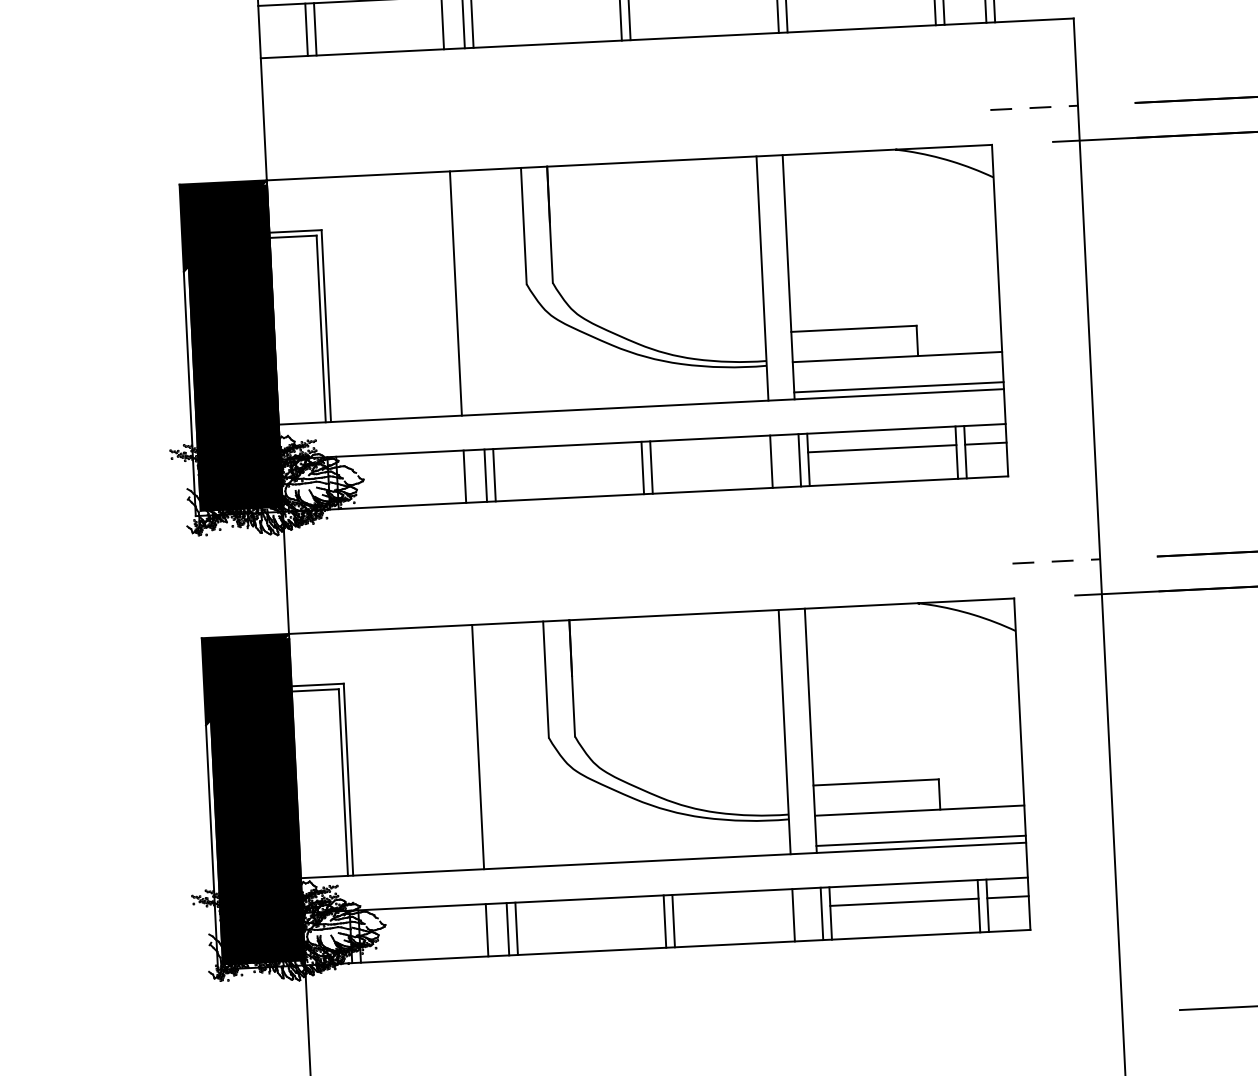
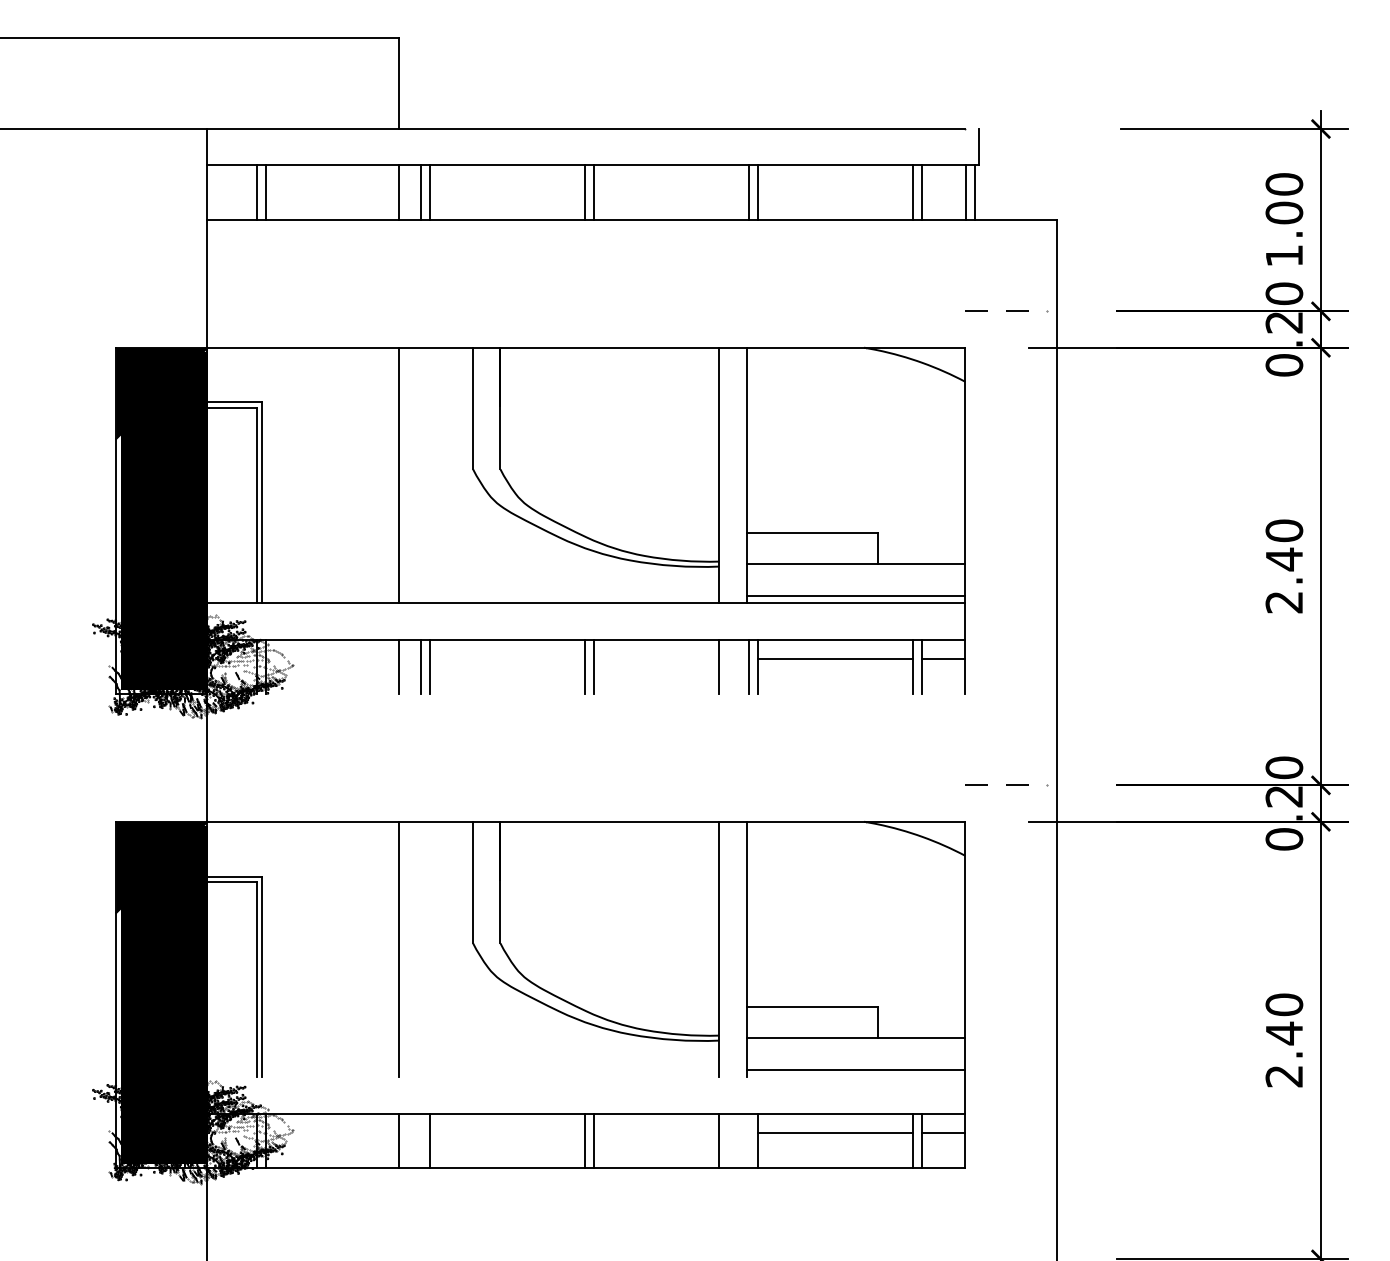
line: (645, 494) -> (586, 694), removed
line: (663, 860) -> (586, 1077), removed
line: (821, 913) -> (748, 1140), removed
line: (507, 928) -> (420, 1140), removed

